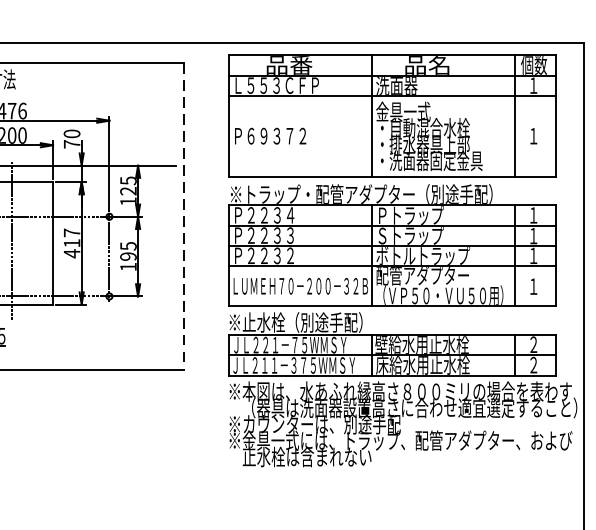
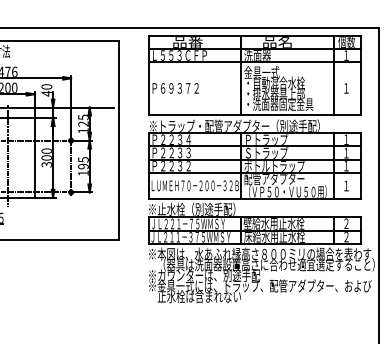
text: (71, 144) -> (46, 93), 70 -> 40
line: (183, 218) -> (119, 141), dashed -> solid
text: (71, 242) -> (46, 157), 417 -> 300

